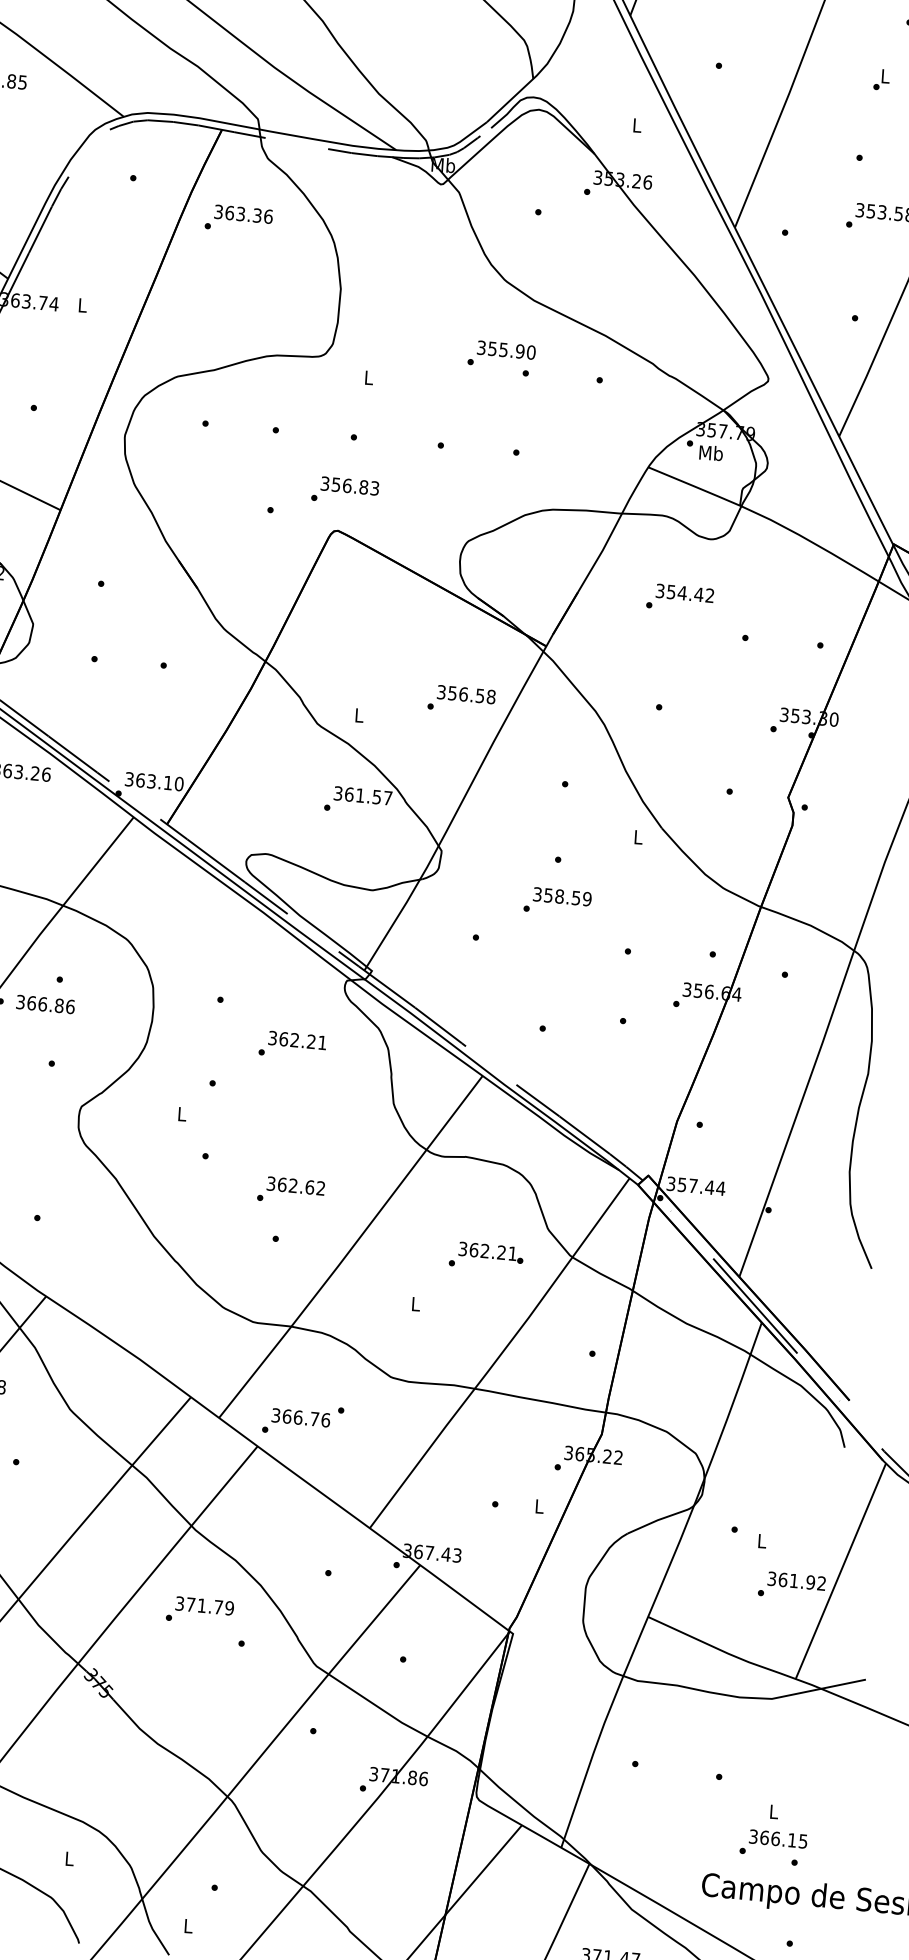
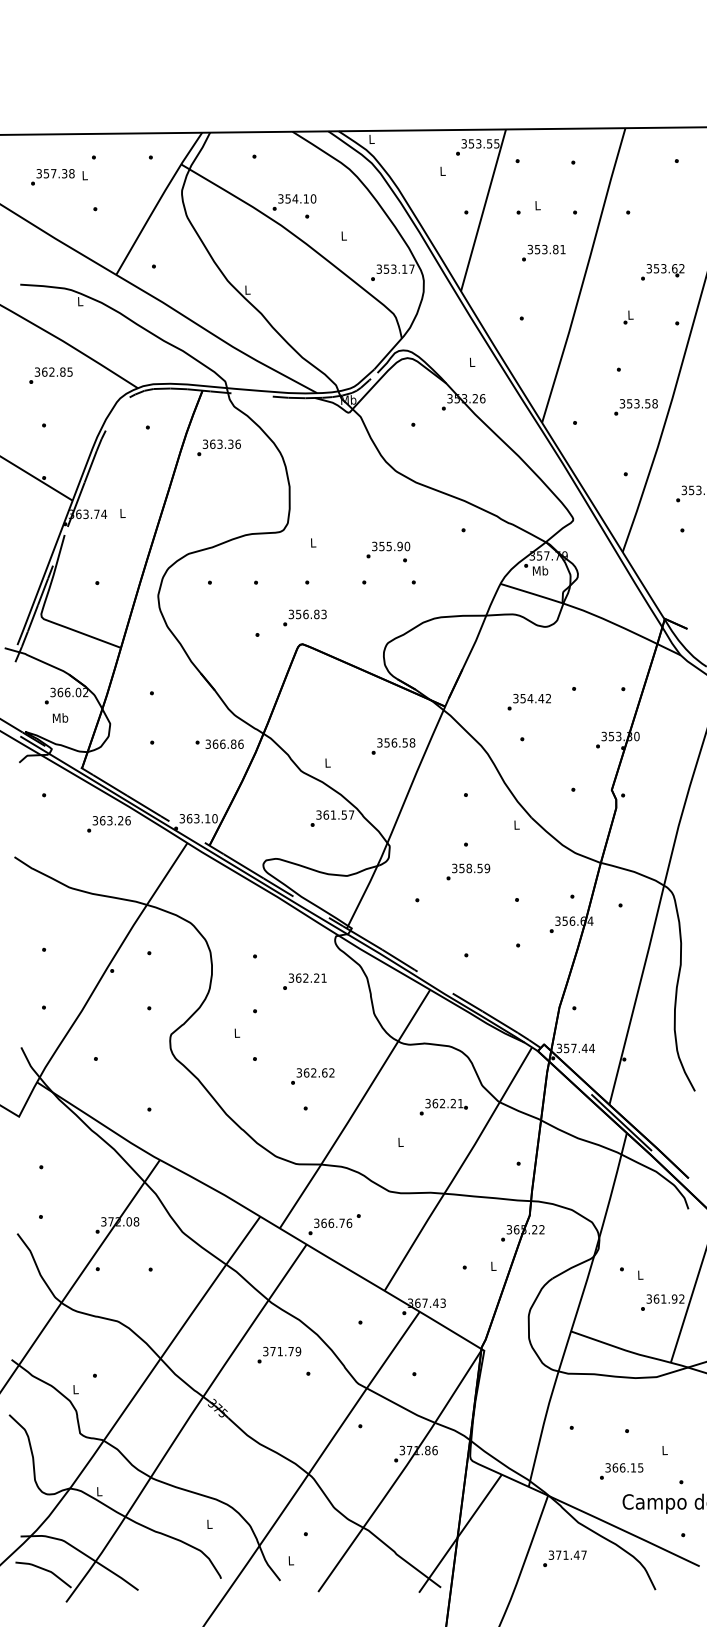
text: (501, 357) -> (388, 551), moved
text: (679, 597) -> (528, 701), moved
text: (45, 1003) -> (224, 743), moved
text: (773, 1844) -> (621, 1471), moved

